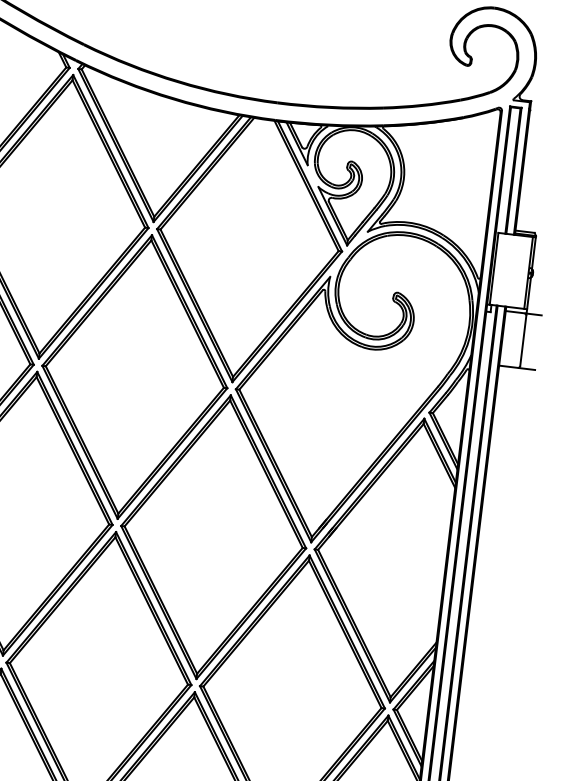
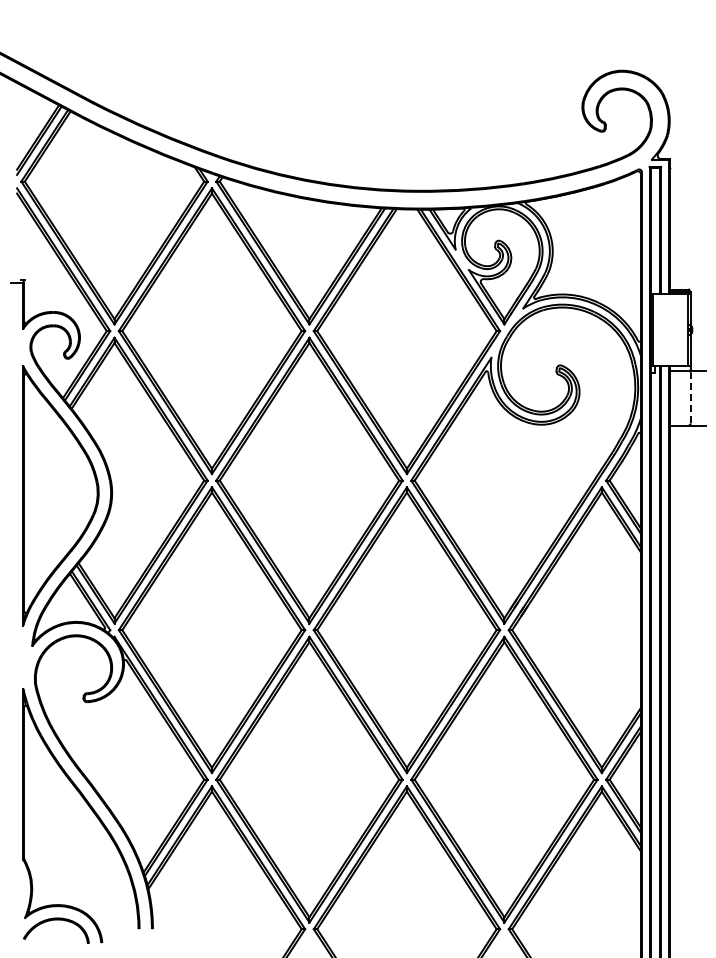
line: (523, 340) -> (690, 397), solid -> dashed

